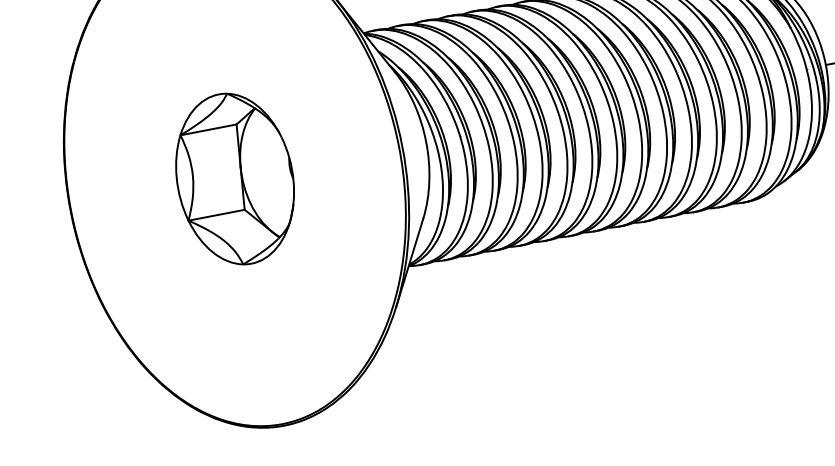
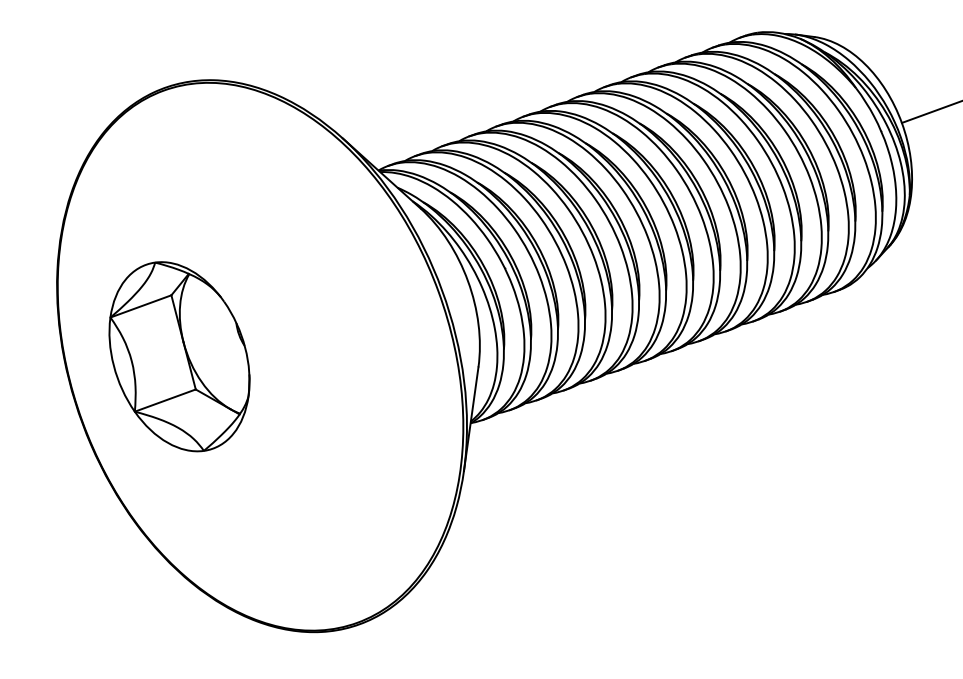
part: (235, 178) -> (179, 356), moved

